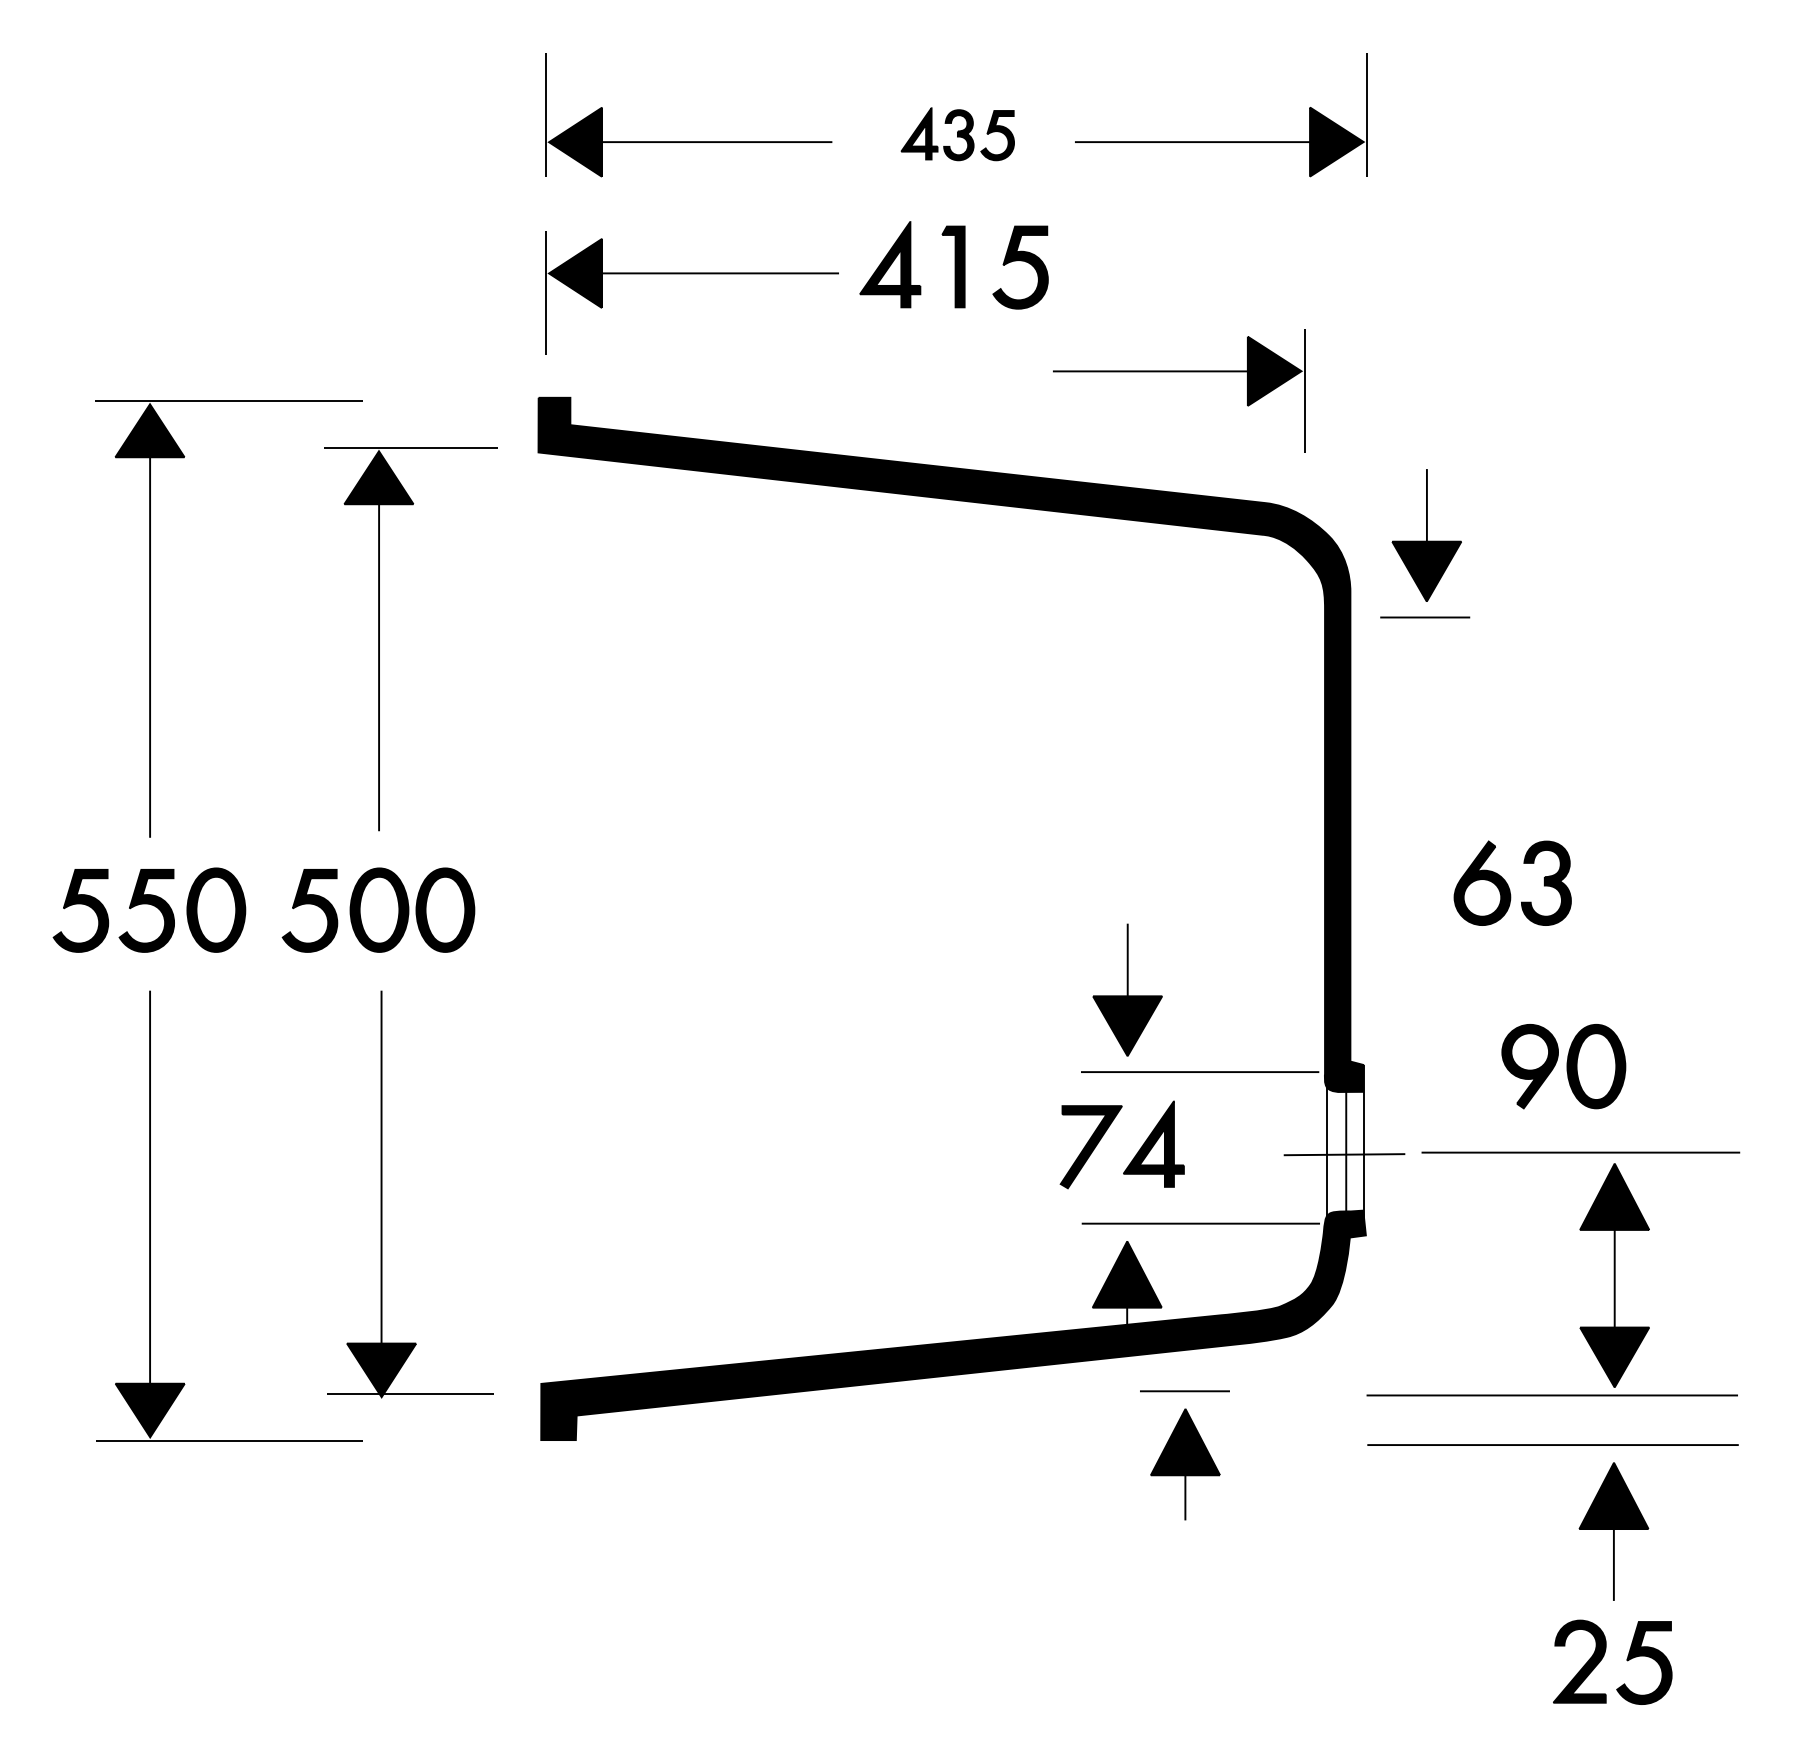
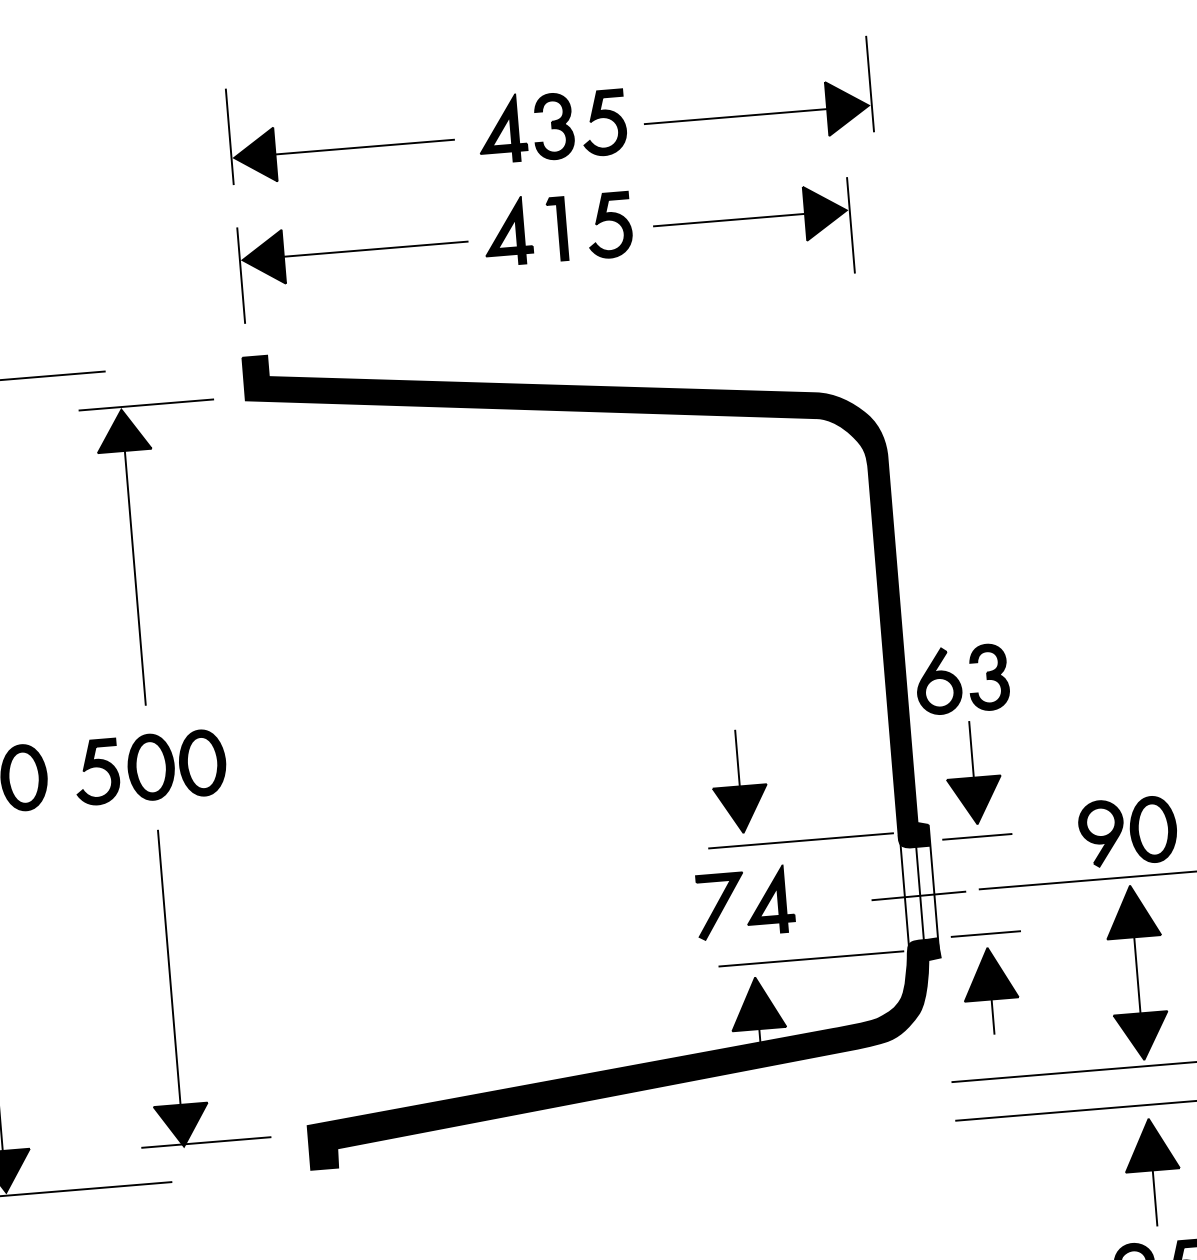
part: (957, 134) -> (551, 125), size x1.67
part: (1179, 372) -> (751, 219), moved
part: (1425, 543) -> (972, 779), moved
part: (1512, 882) -> (962, 678), moved
part: (1563, 1066) -> (1127, 831), moved
part: (1184, 1455) -> (989, 984), moved

